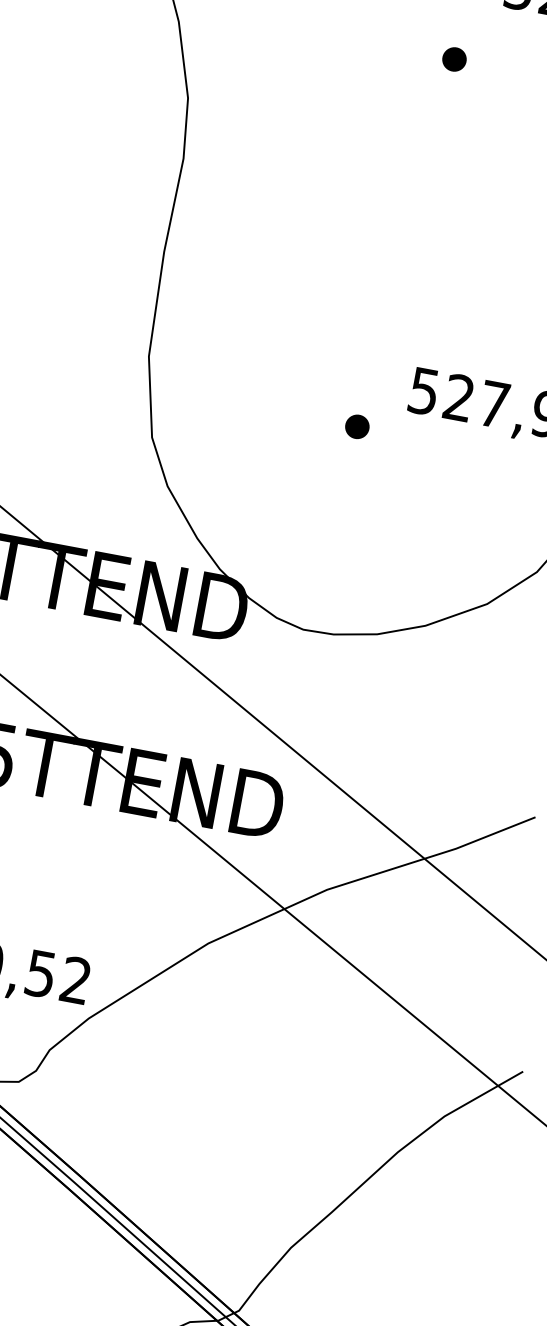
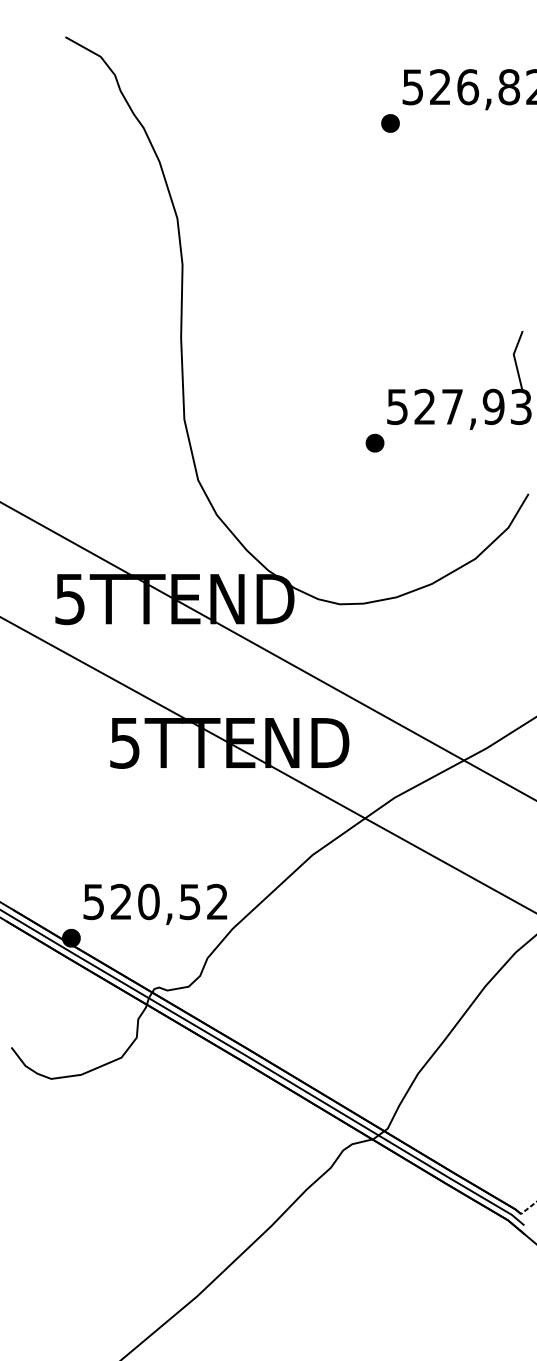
part: (454, 59) -> (390, 123), moved
part: (356, 425) -> (374, 442), moved

